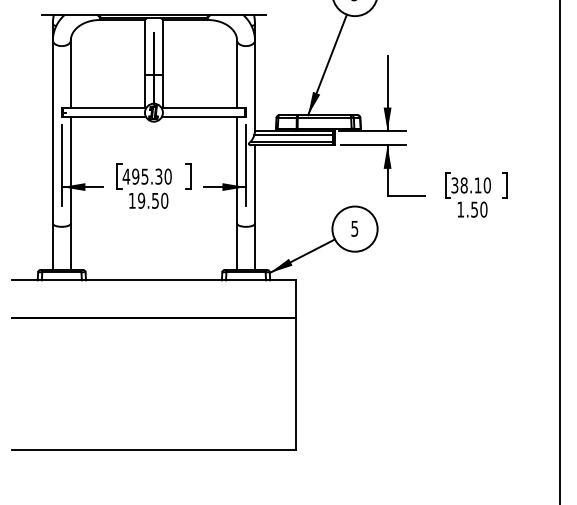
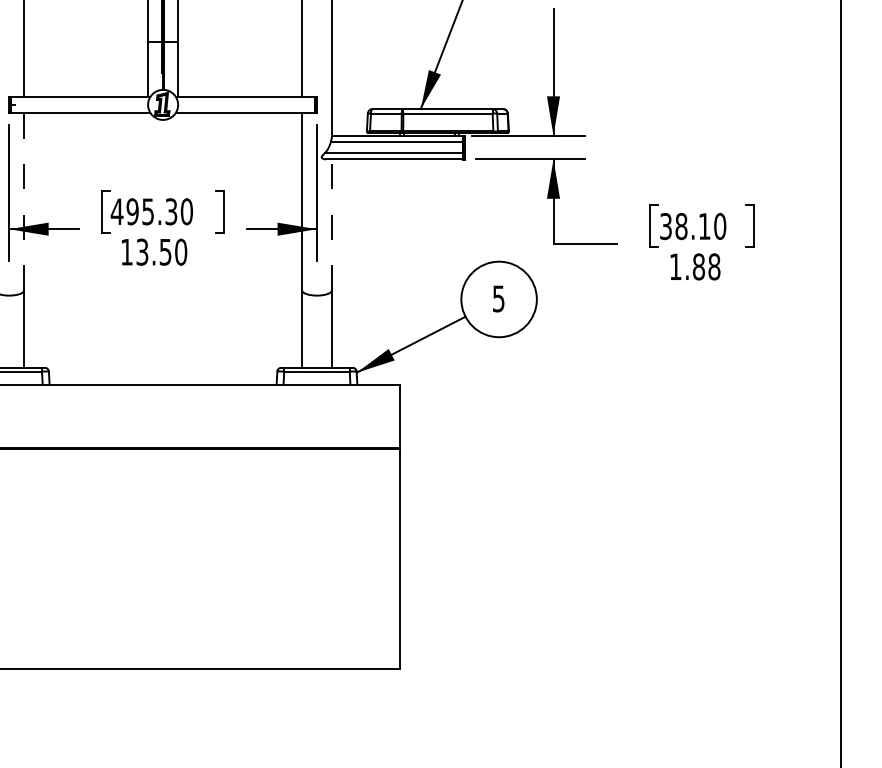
line: (70, 170) -> (23, 201), solid -> dashed
line: (255, 184) -> (332, 224), solid -> dashed
text: (141, 200) -> (142, 251), 19.50 -> 13.50
text: (479, 209) -> (707, 266), 1.50 -> 1.88

